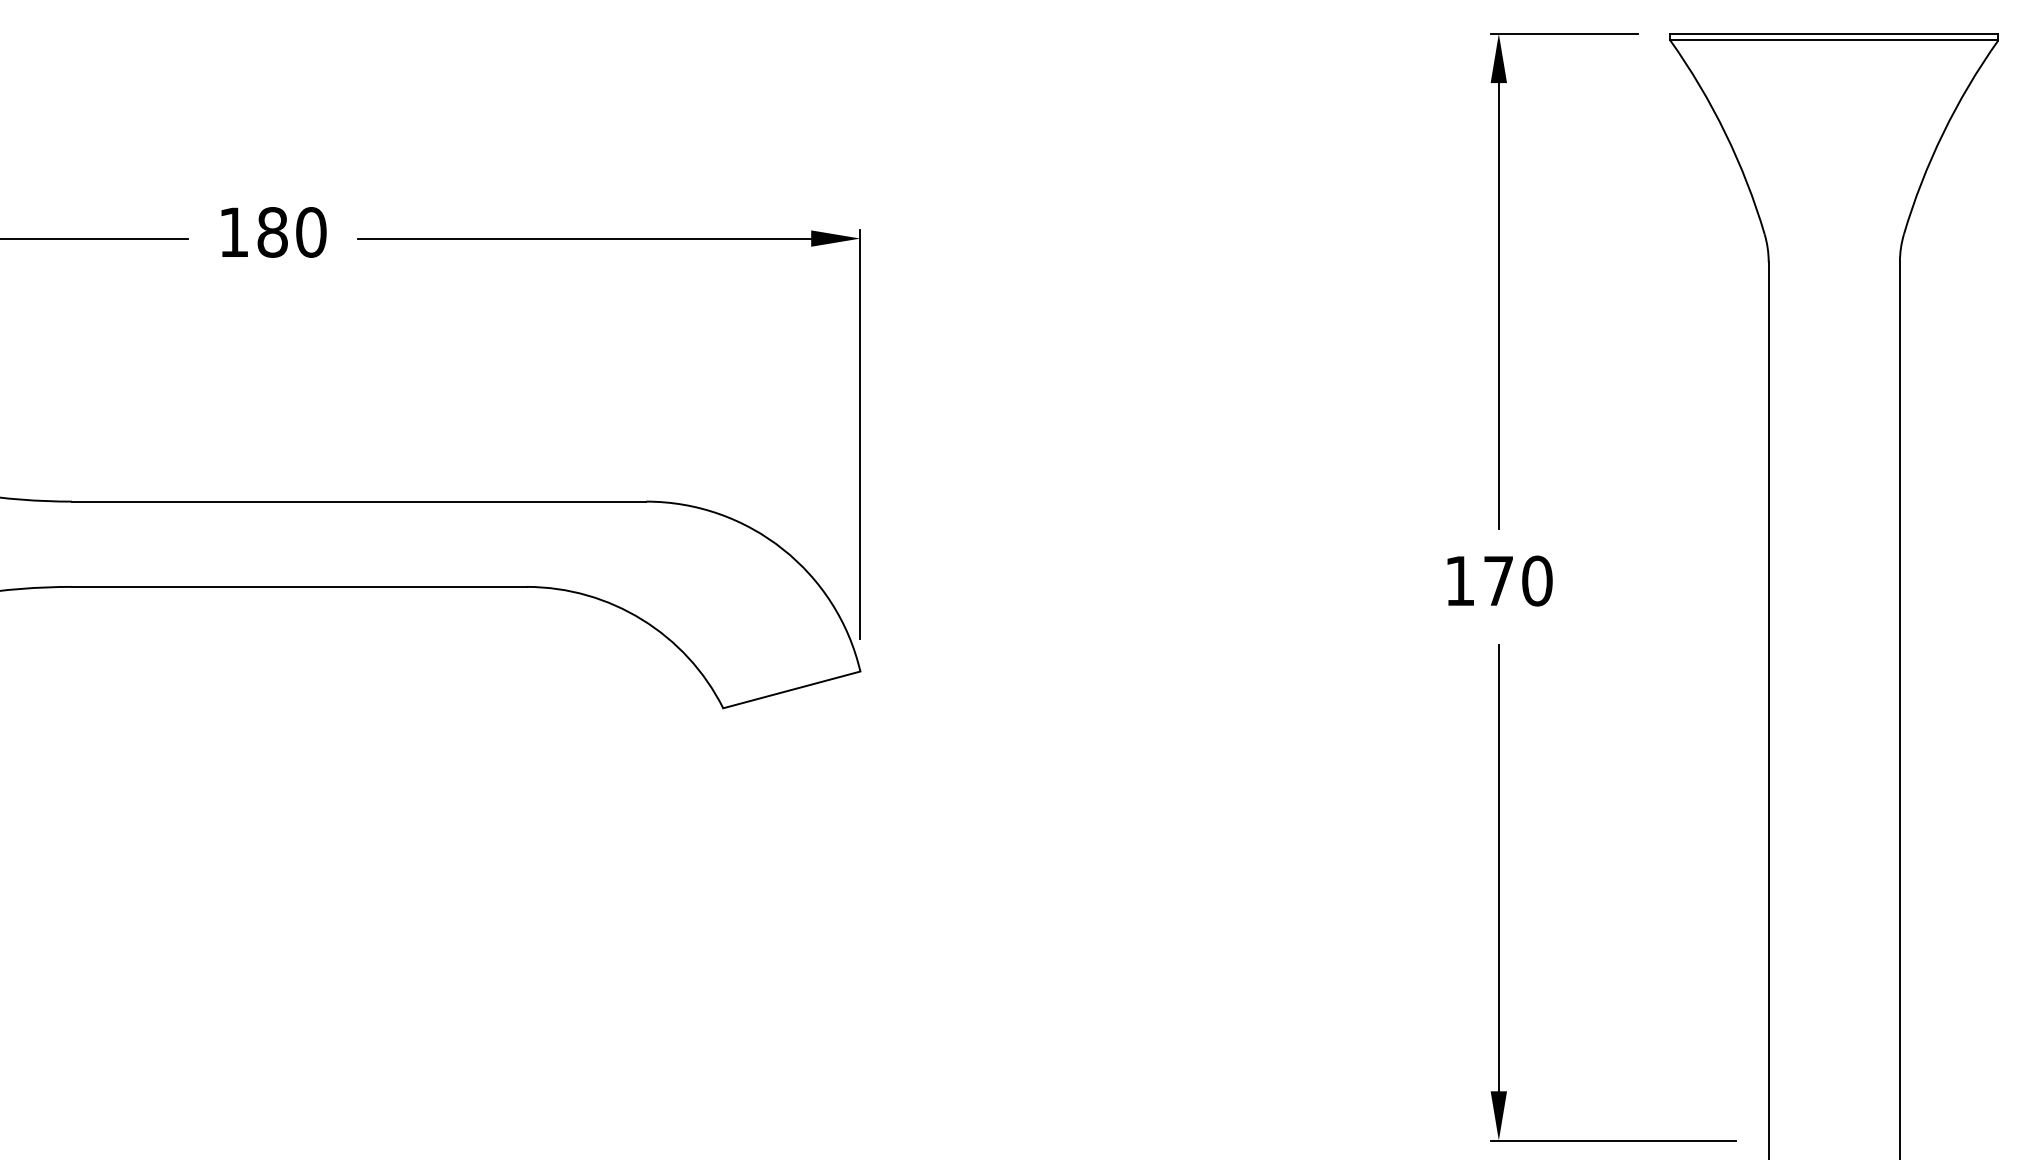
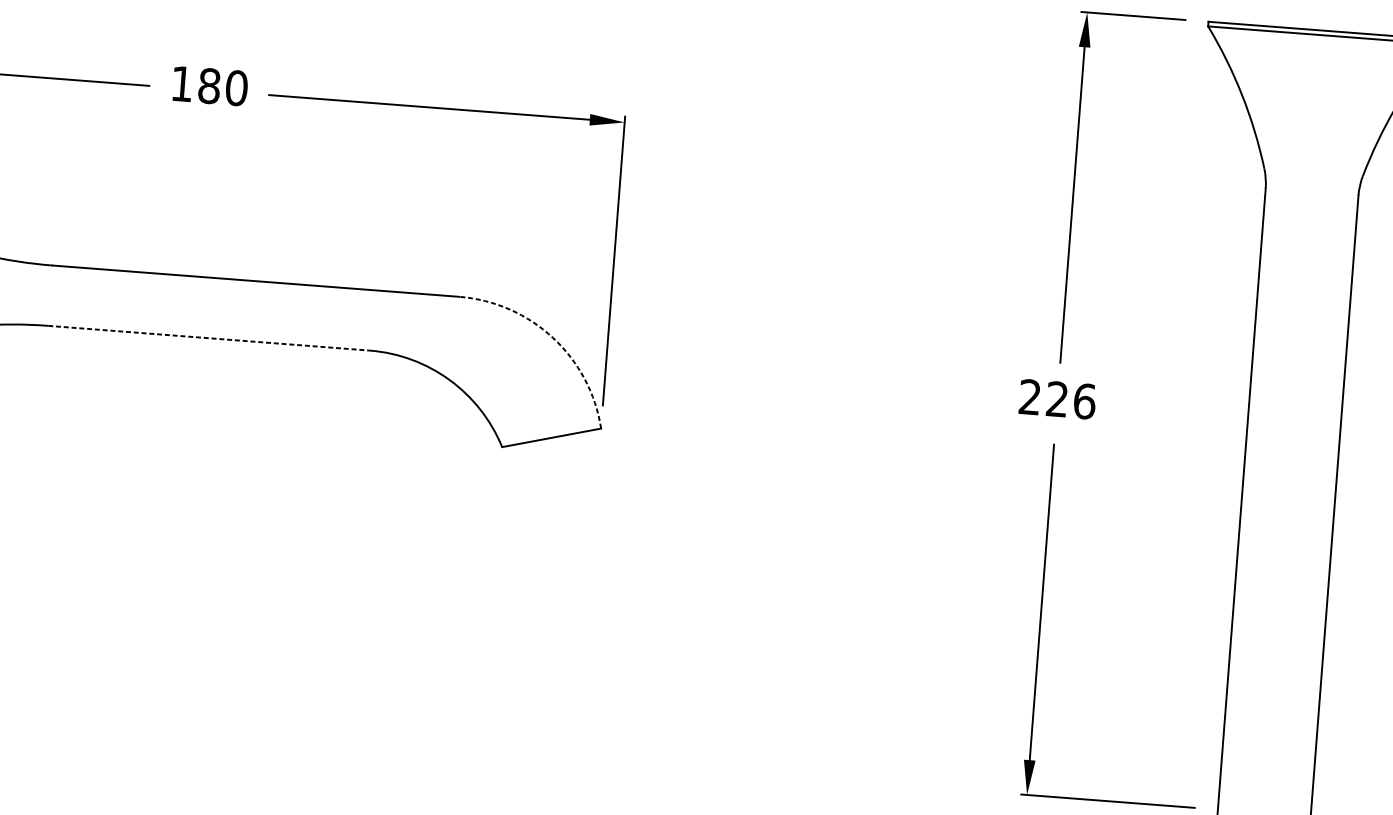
arc: (782, 549) -> (552, 338), solid -> dashed
text: (1498, 580) -> (1057, 398), 170 -> 226
line: (299, 586) -> (209, 337), solid -> dashed

